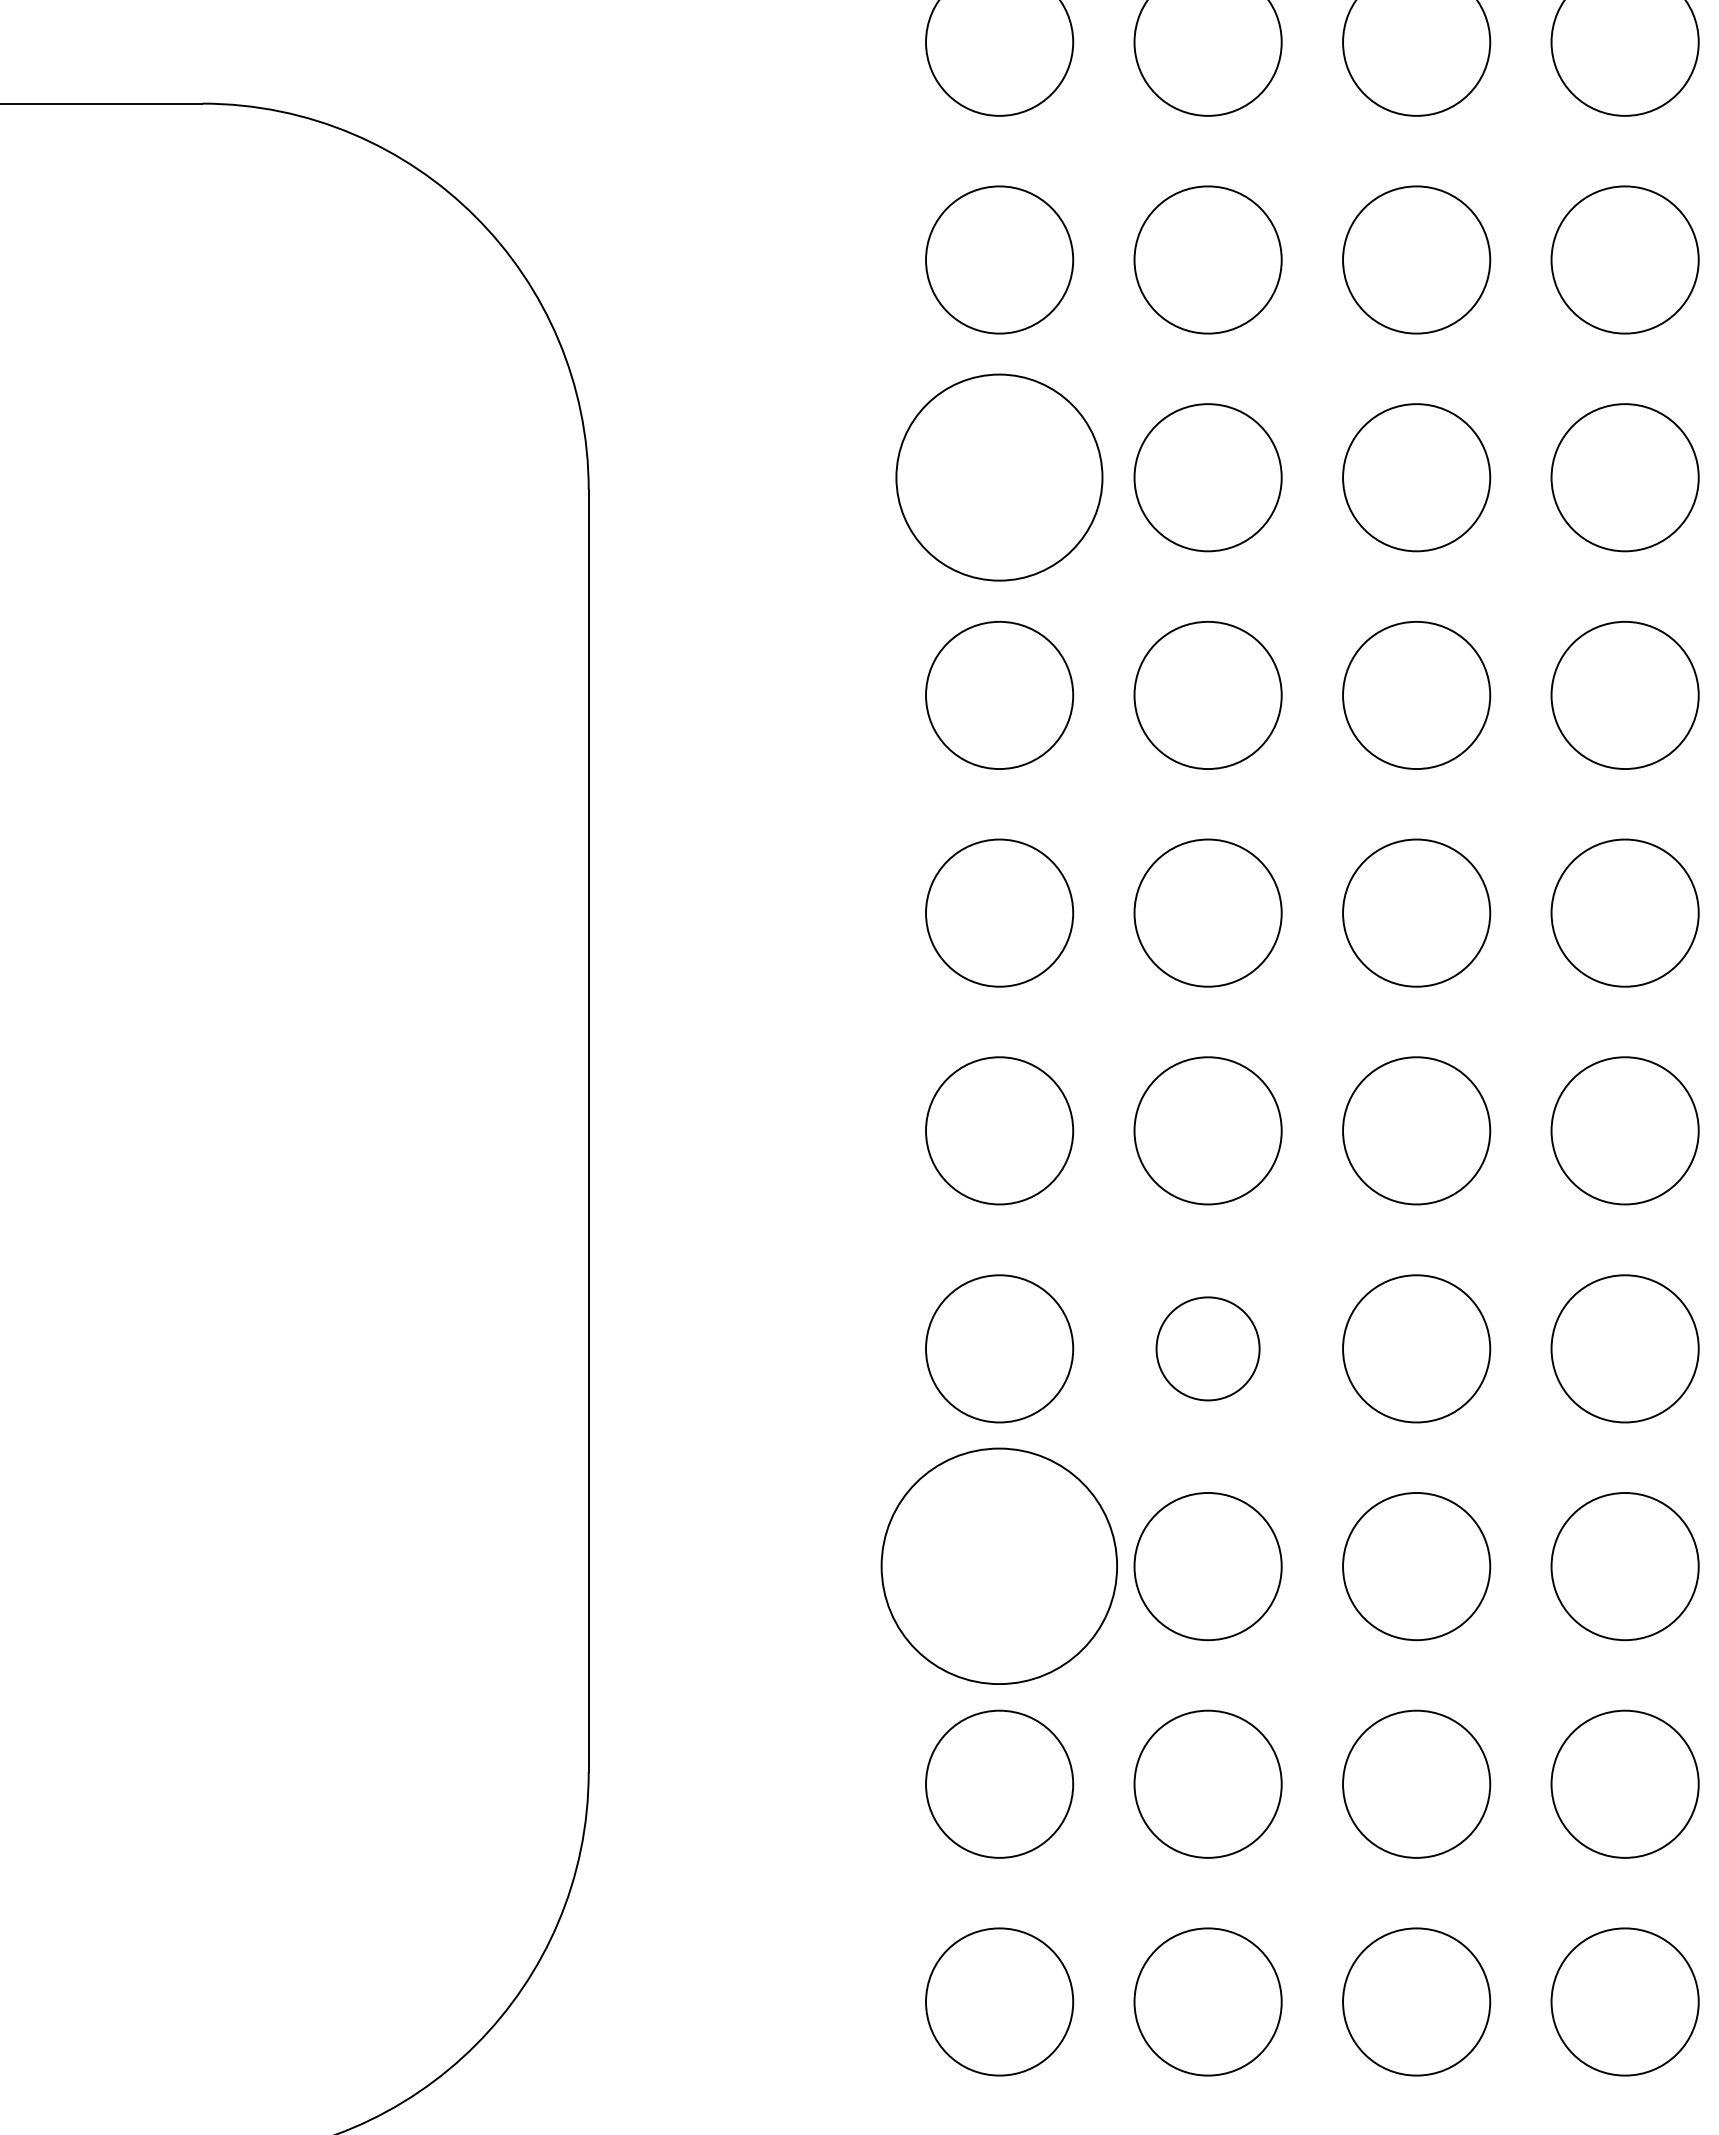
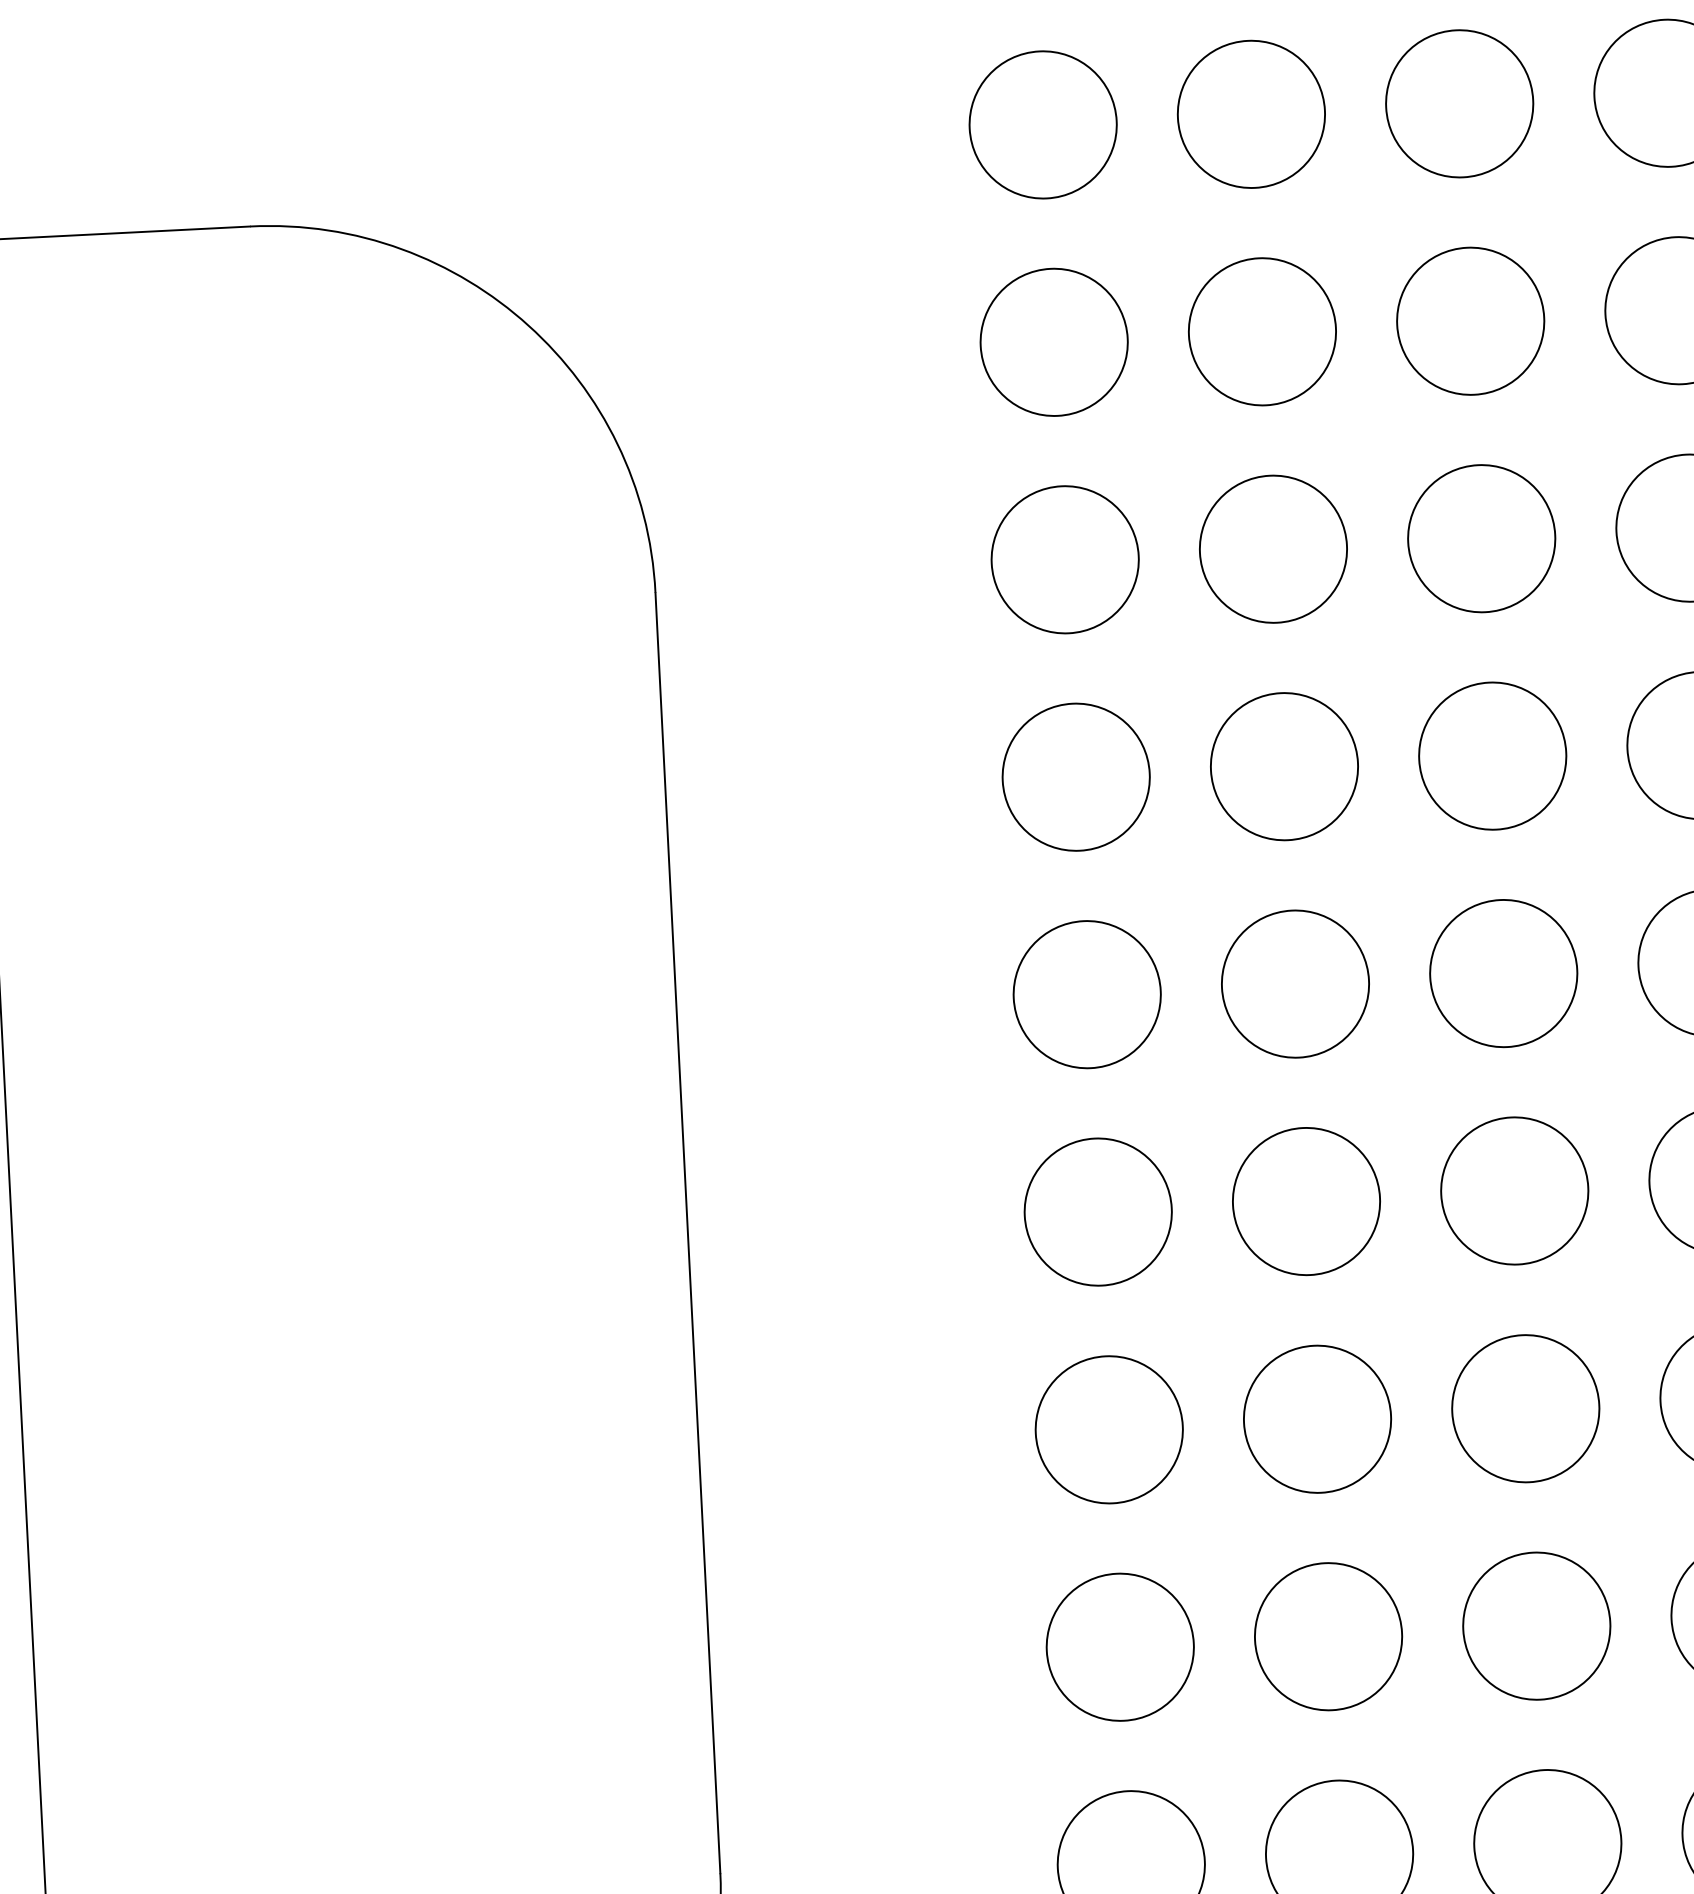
part: (999, 477) -> (1065, 559), size x0.71
part: (1207, 1348) -> (1316, 1418), size x1.43
part: (999, 1566) -> (1120, 1647), size x0.62

